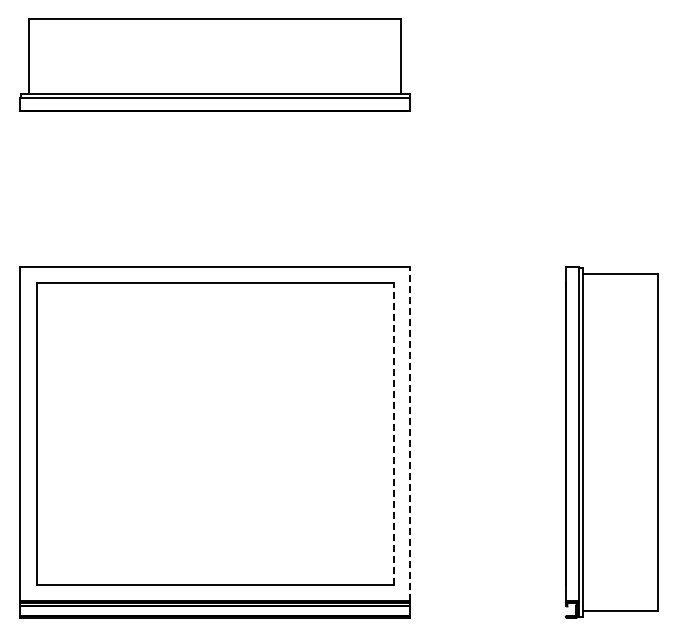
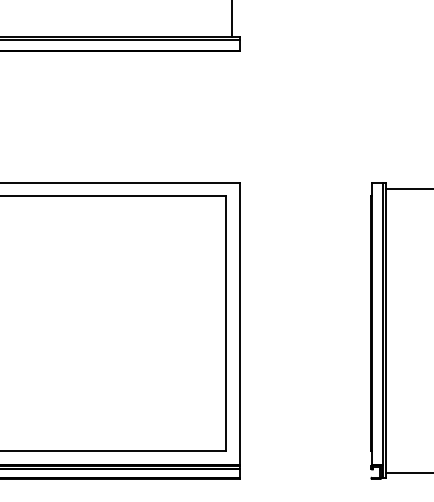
line: (393, 433) -> (225, 323), dashed -> solid
line: (410, 433) -> (240, 323), dashed -> solid

